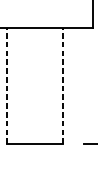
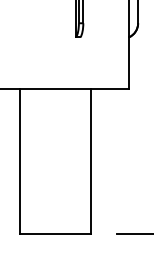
line: (6, 86) -> (20, 161), dashed -> solid
line: (63, 86) -> (91, 161), dashed -> solid

